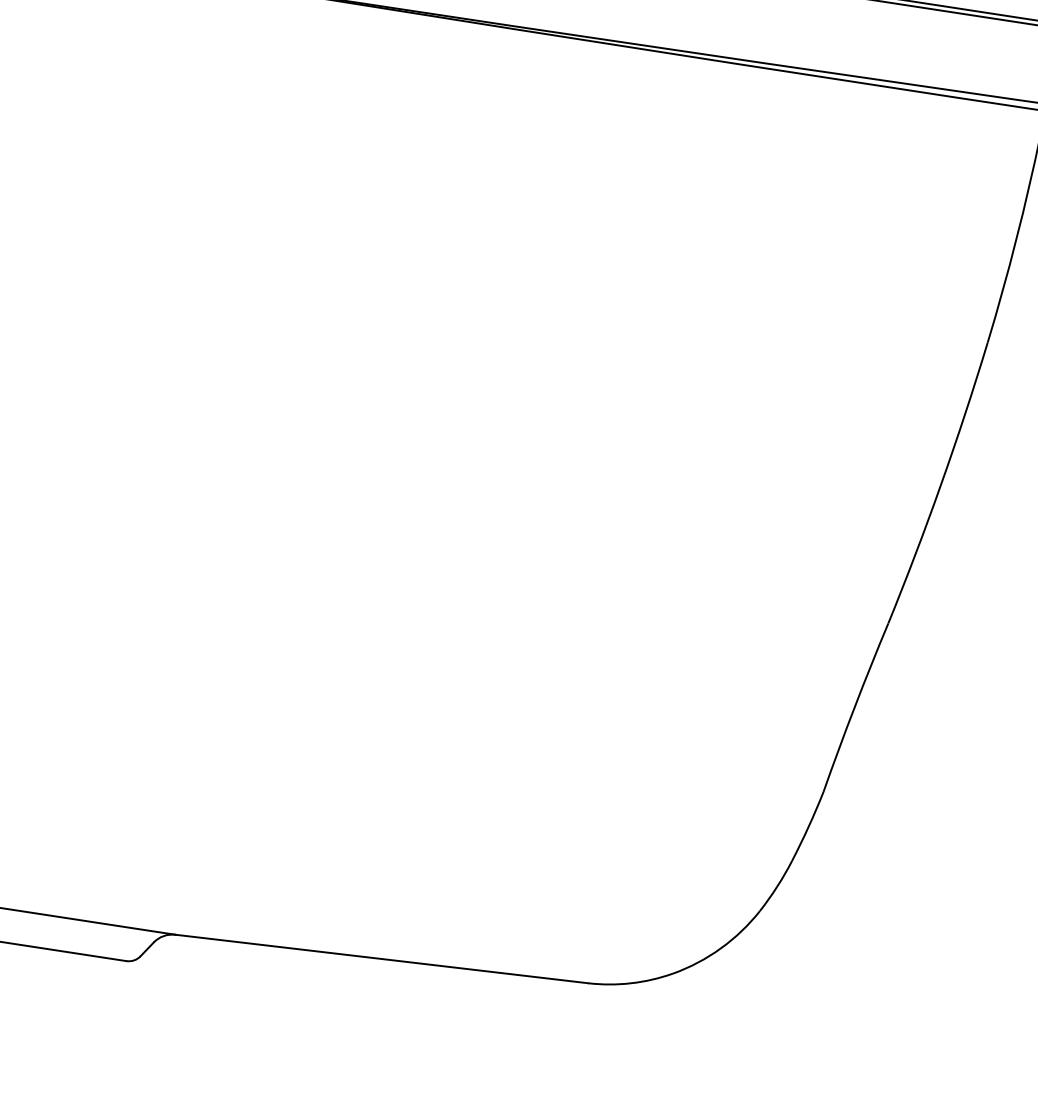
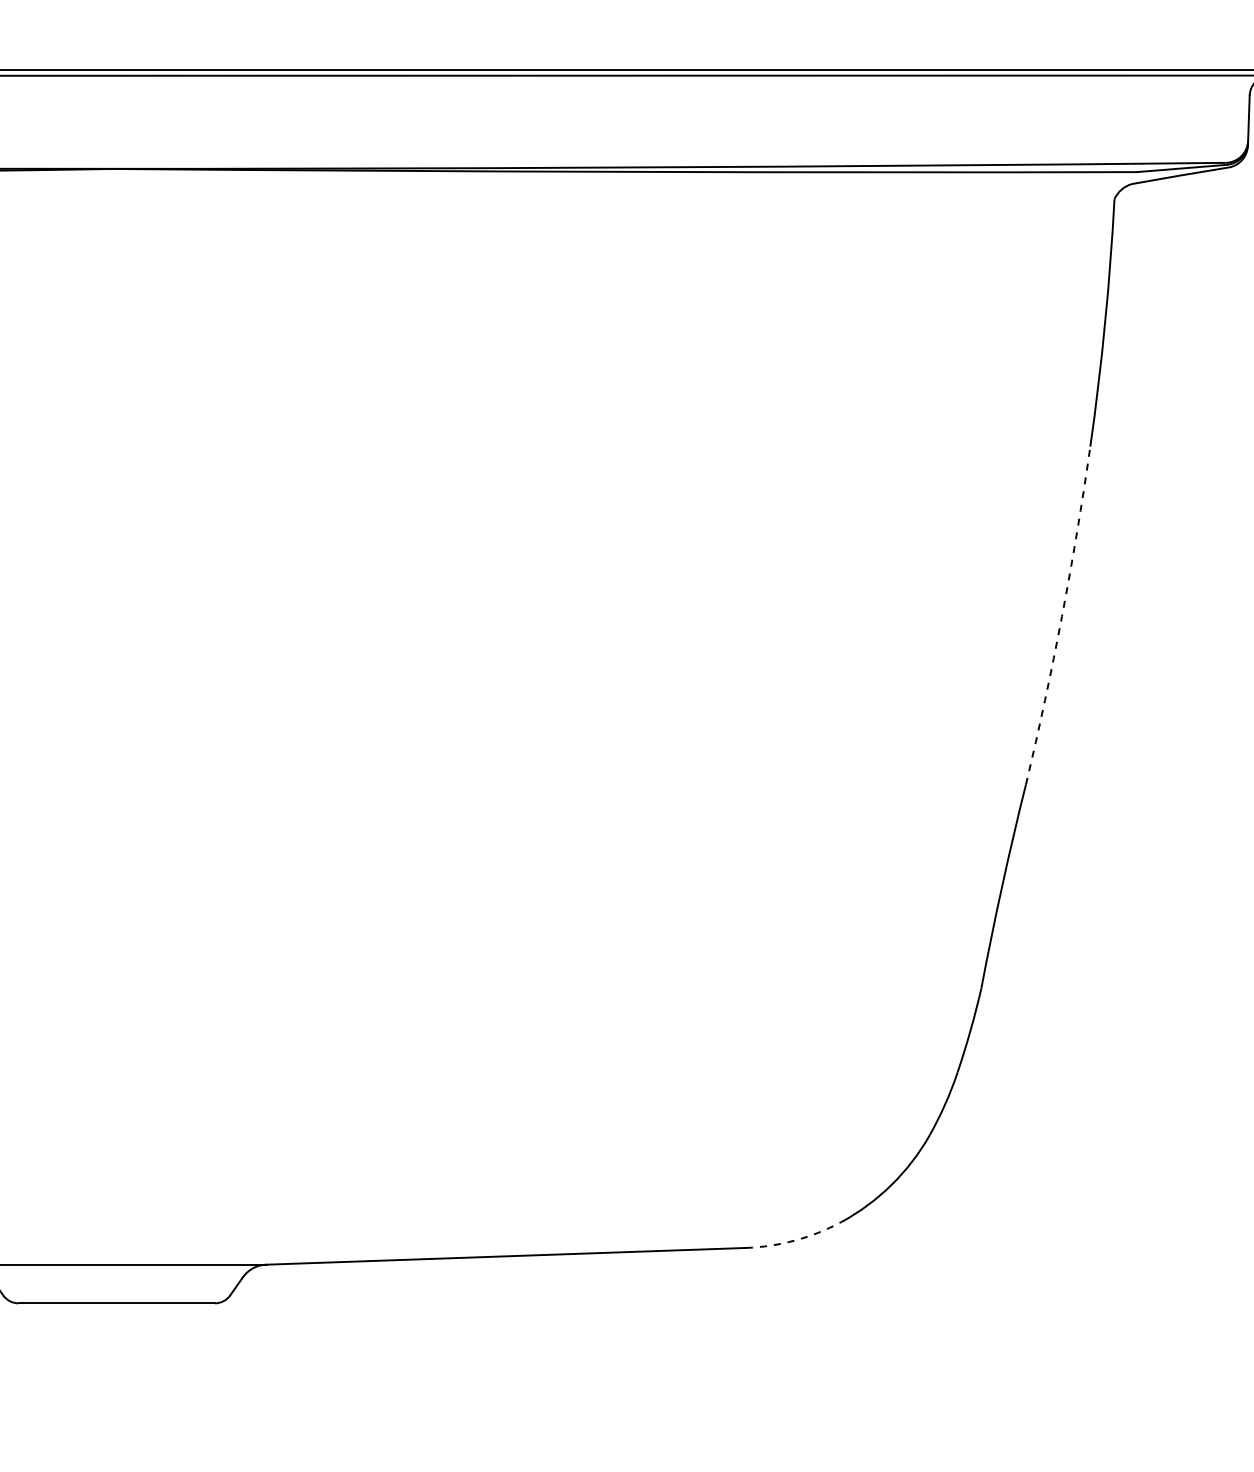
arc: (941, 484) -> (1062, 616), solid -> dashed
arc: (631, 983) -> (795, 1240), solid -> dashed

